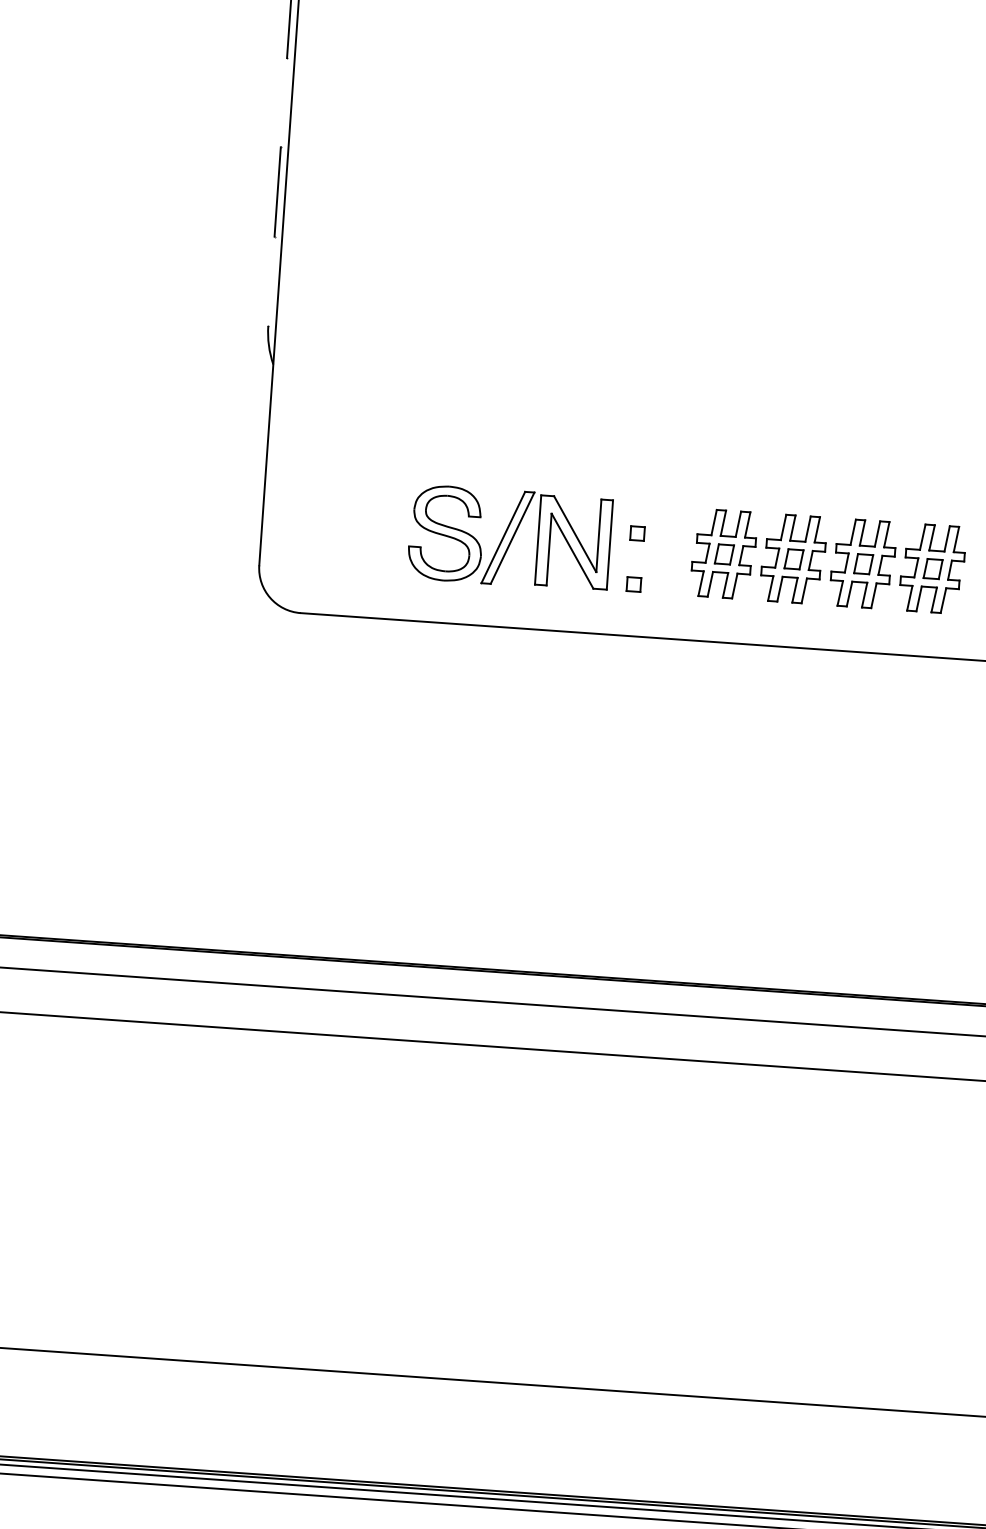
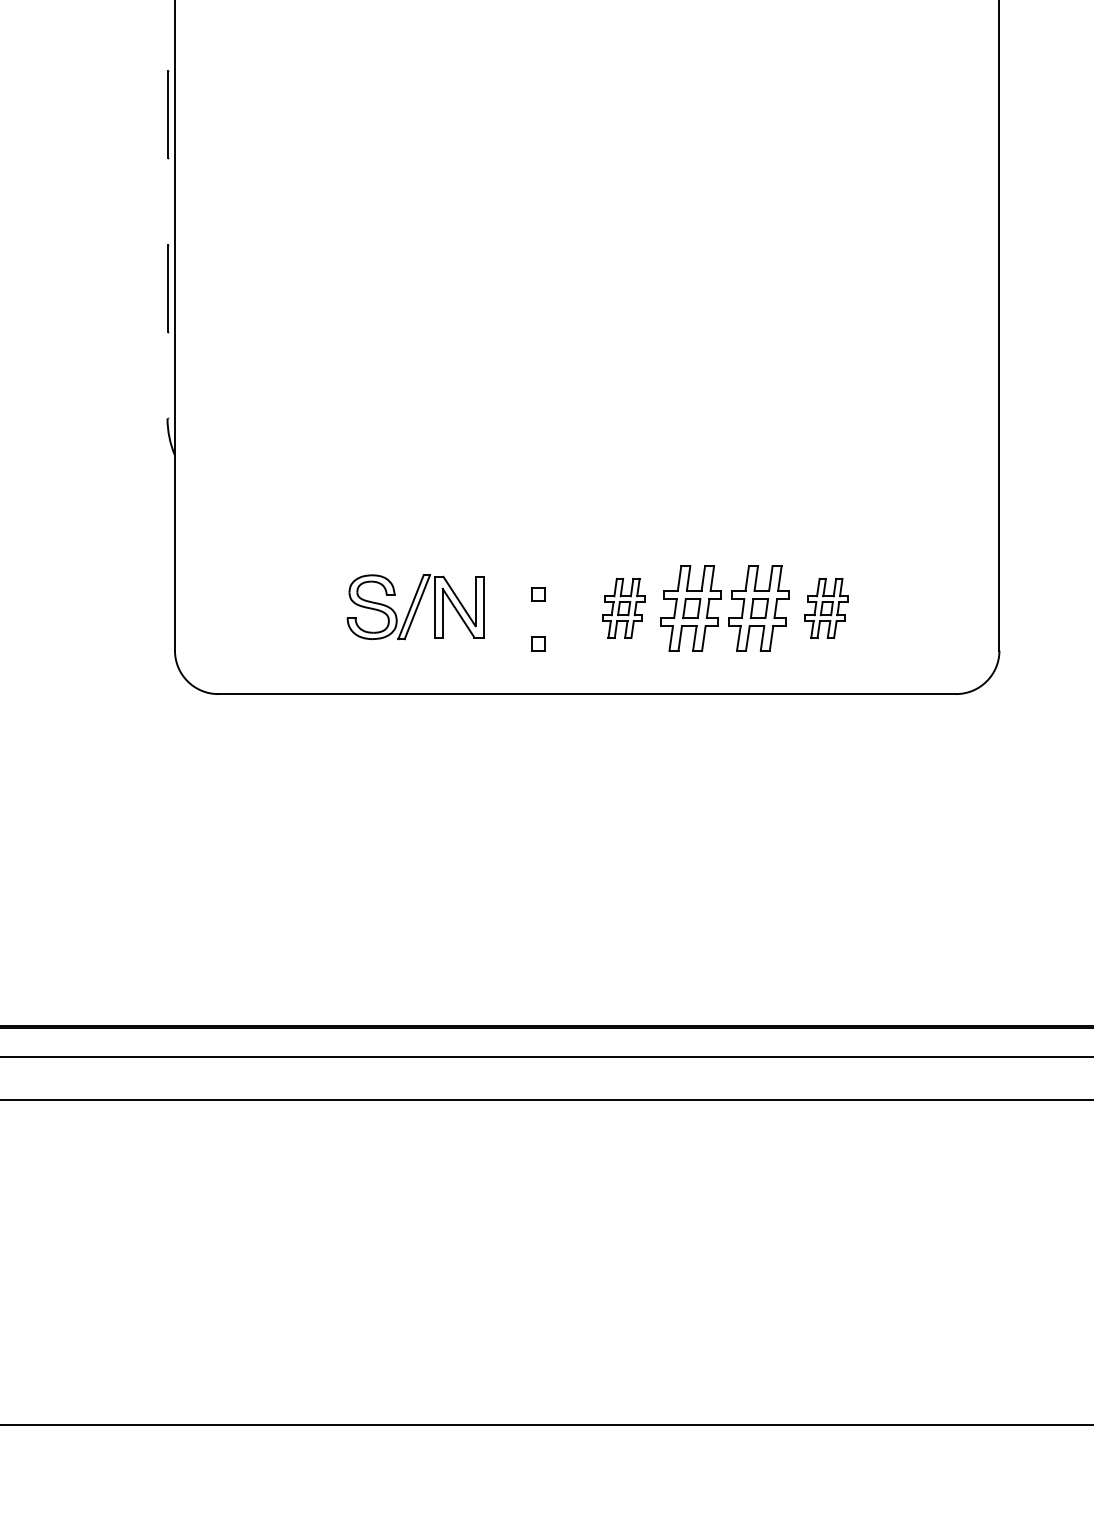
part: (509, 537) -> (415, 606), size x0.7
part: (723, 554) -> (623, 608), size x0.7
part: (932, 568) -> (826, 608), size x0.7

